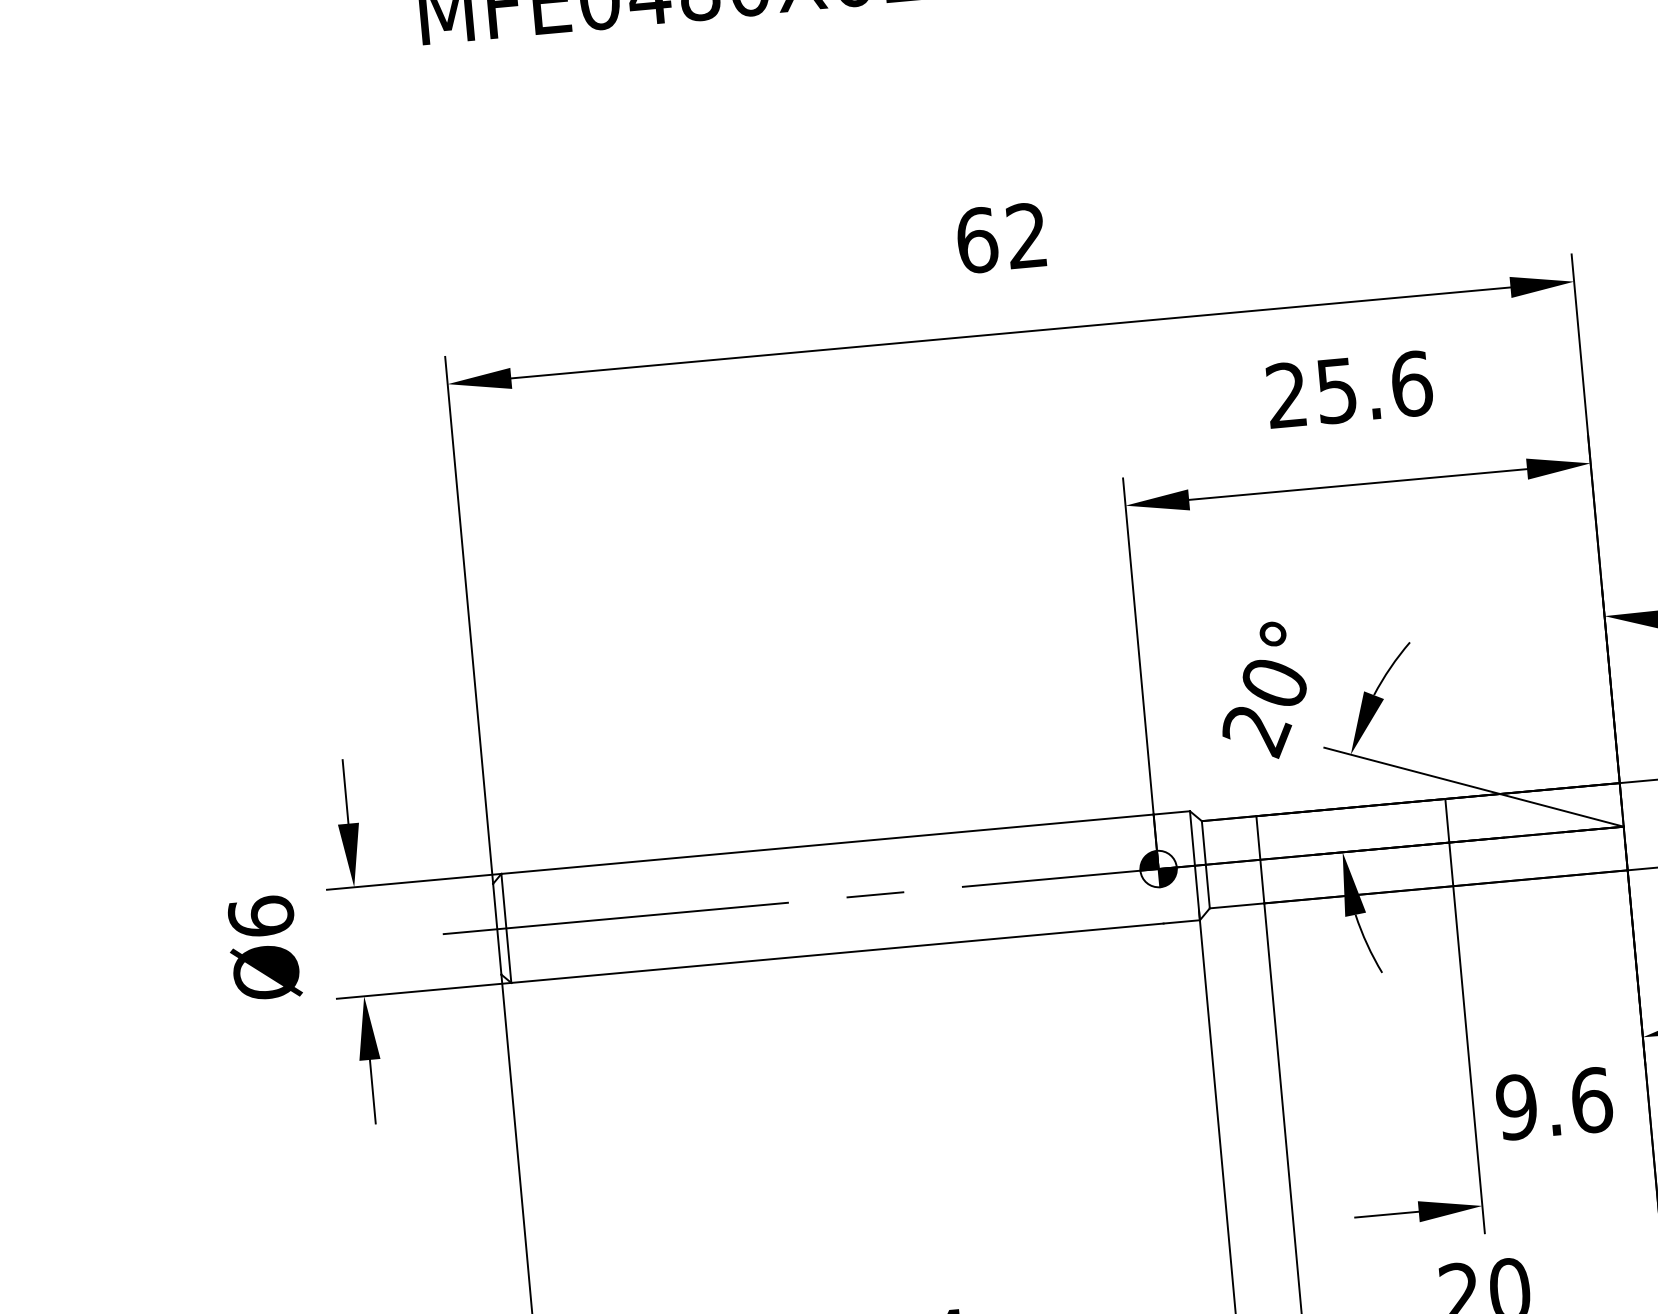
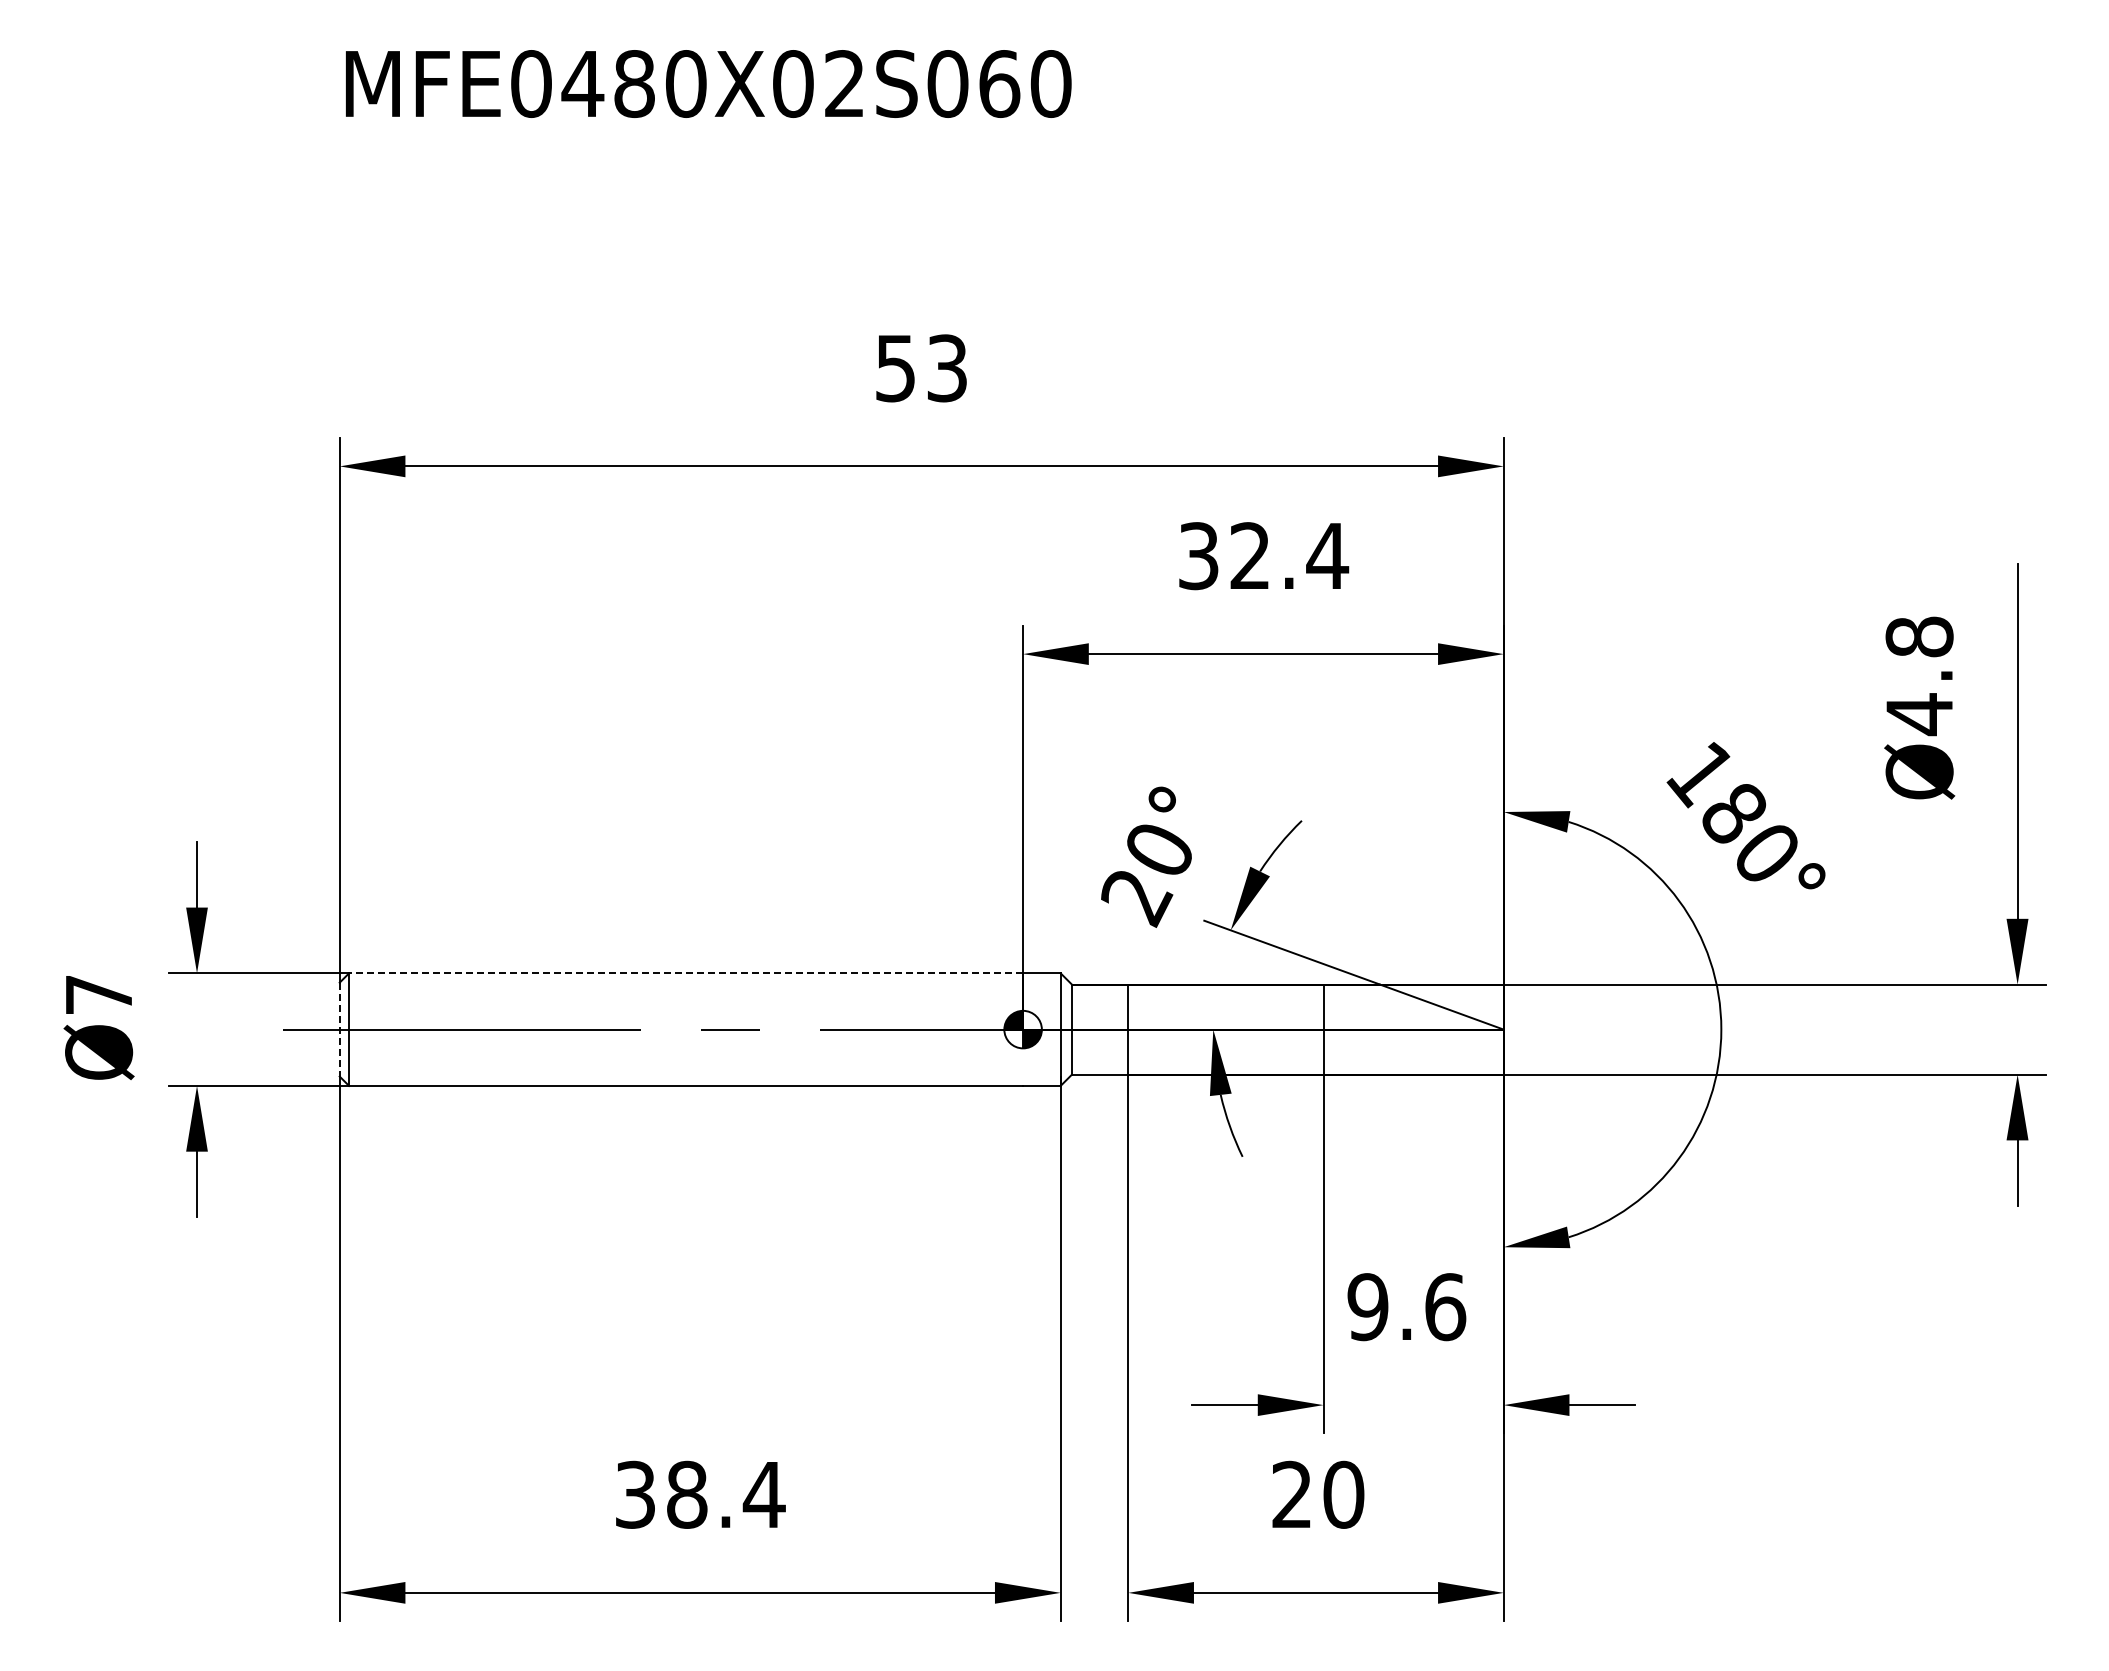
text: (1001, 238) -> (920, 368), 62 -> 53
text: (1350, 389) -> (1264, 556), 25.6 -> 32.4
line: (826, 844) -> (685, 973), solid -> dashed
text: (261, 916) -> (99, 994), Ø6 -> Ø7
line: (497, 929) -> (339, 1029), solid -> dashed

